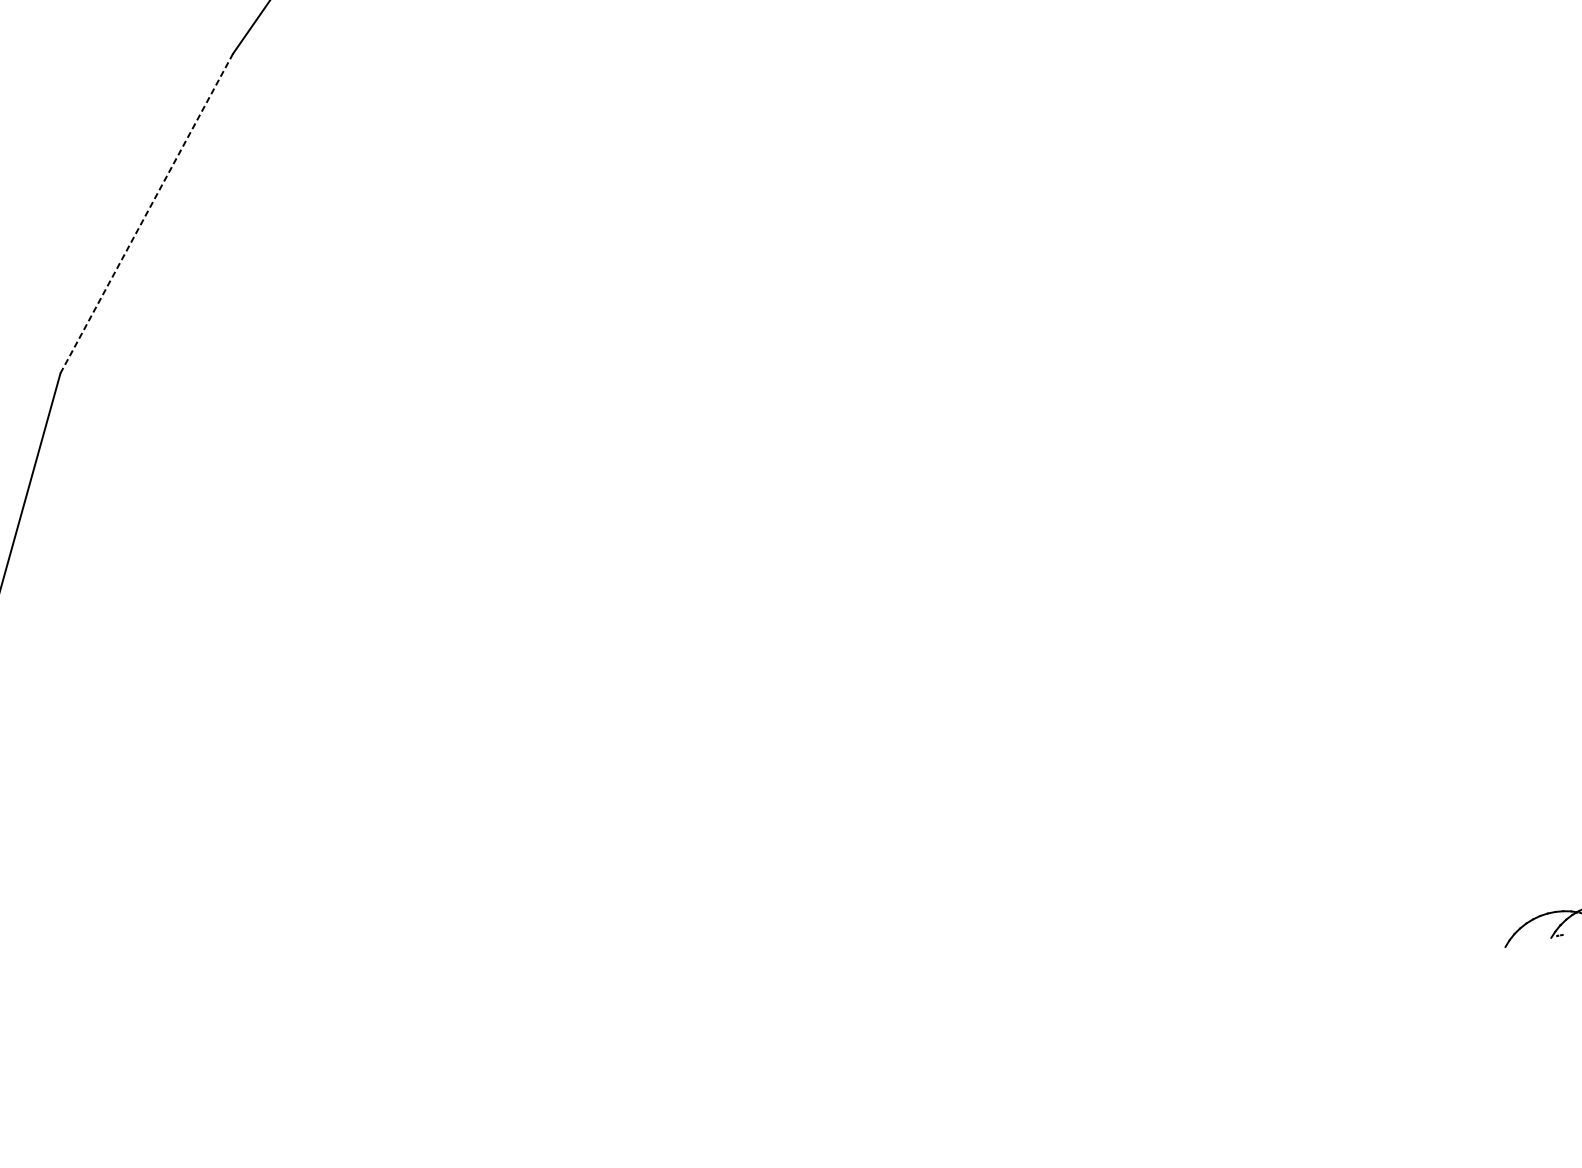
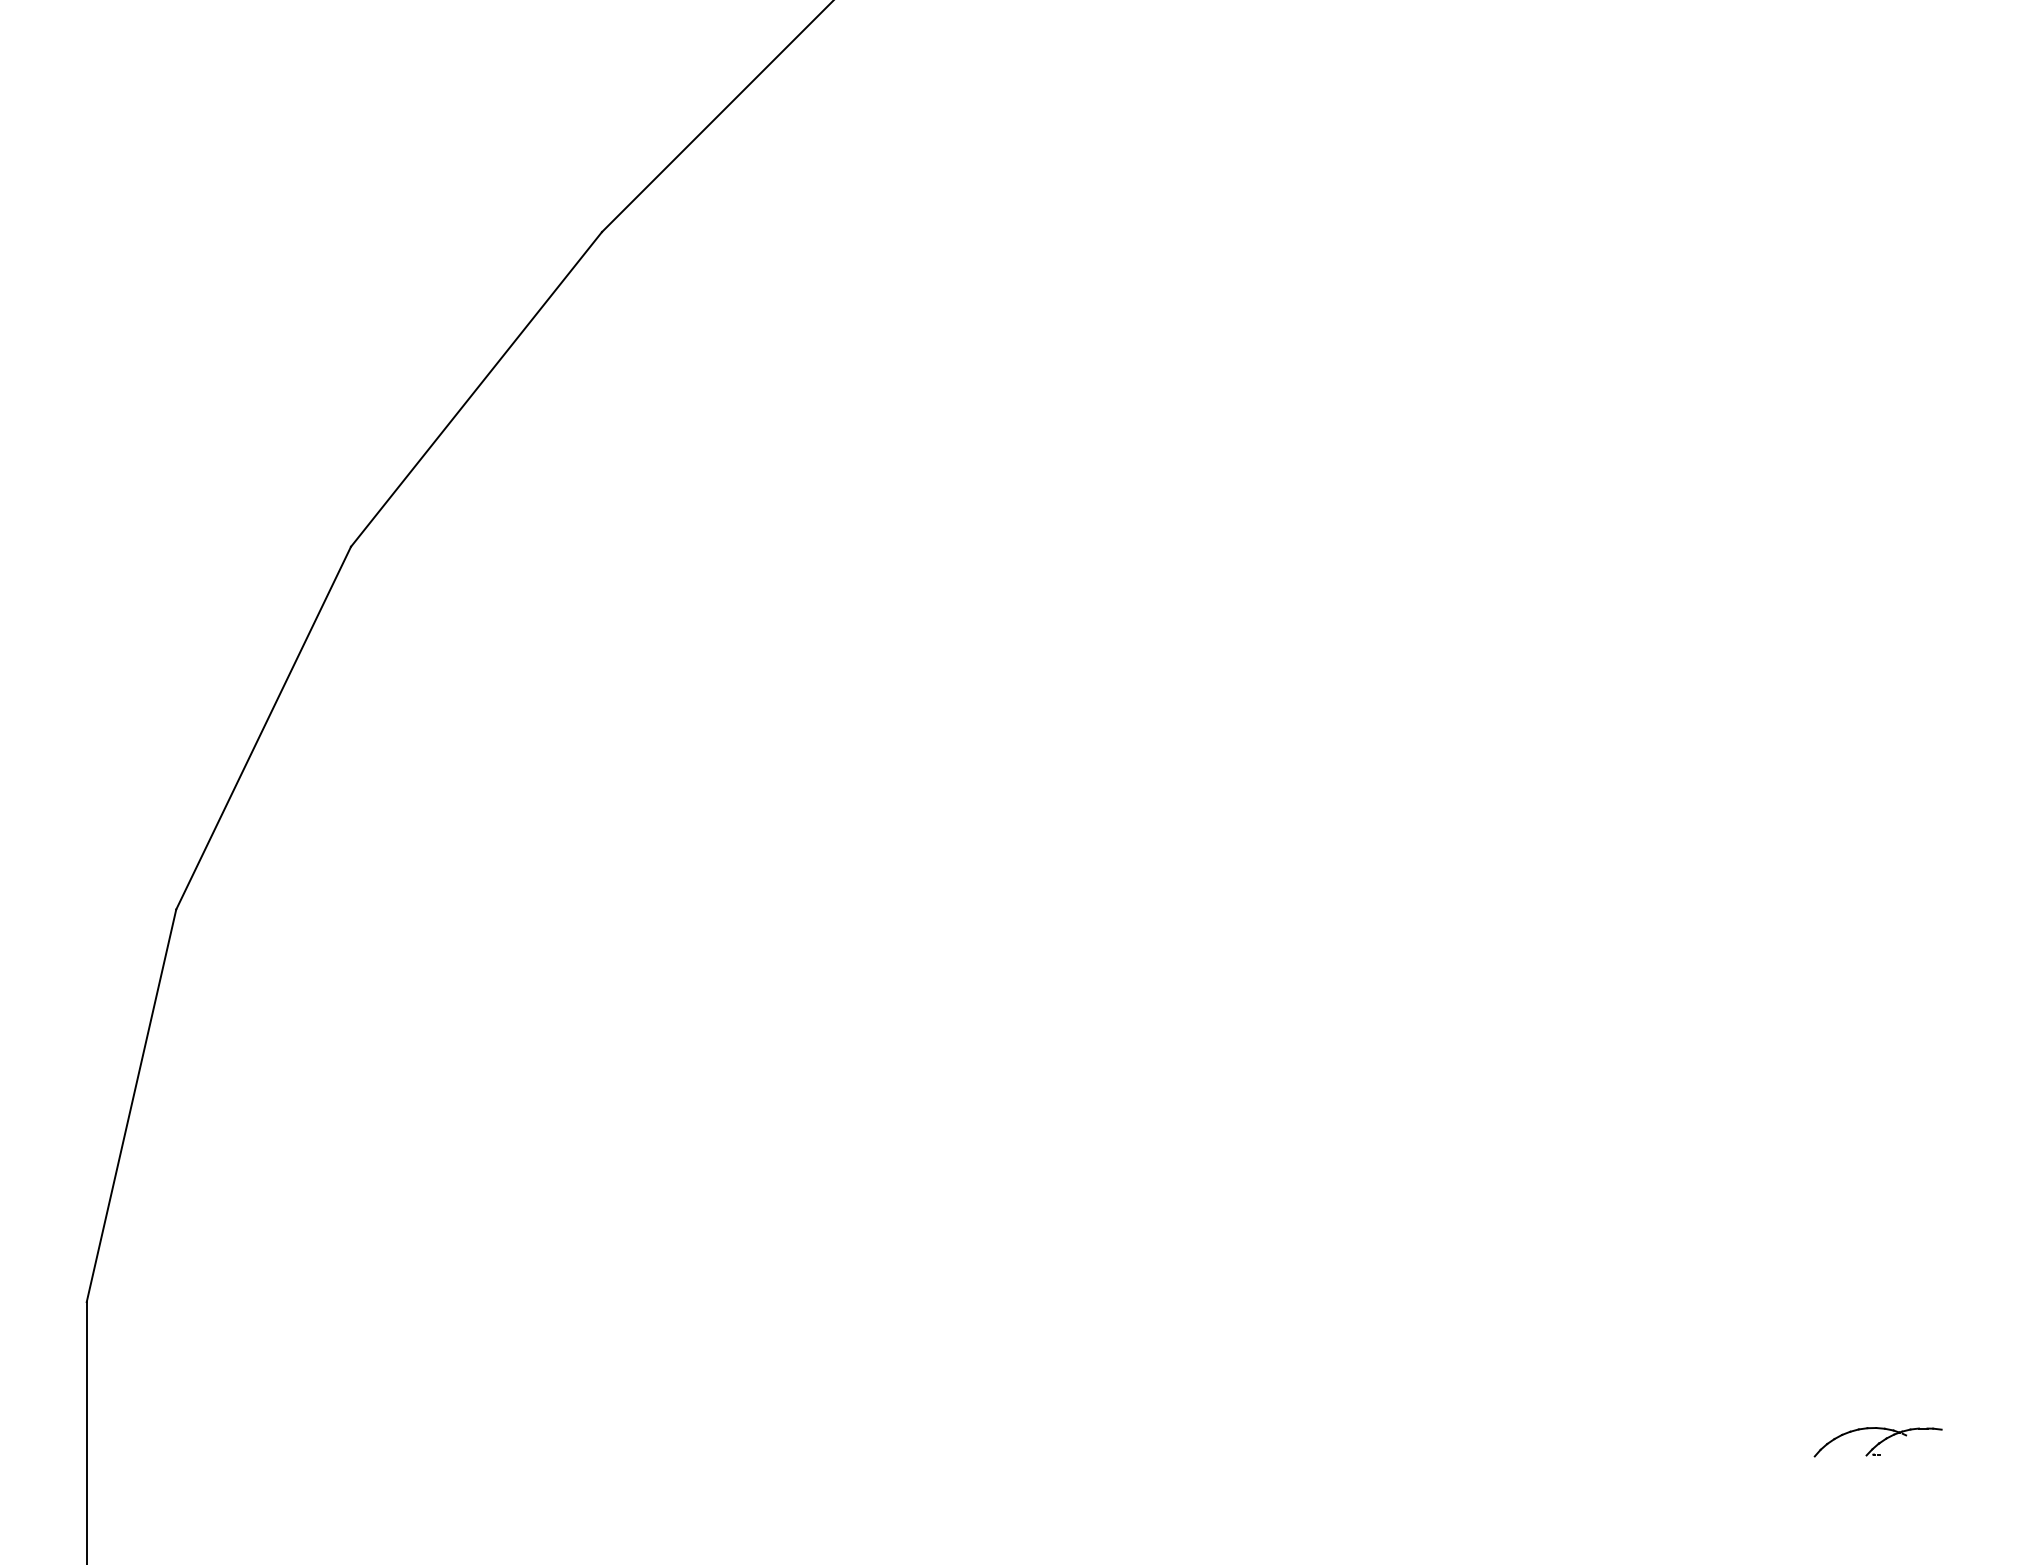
line: (146, 213) -> (476, 389), dashed -> solid

